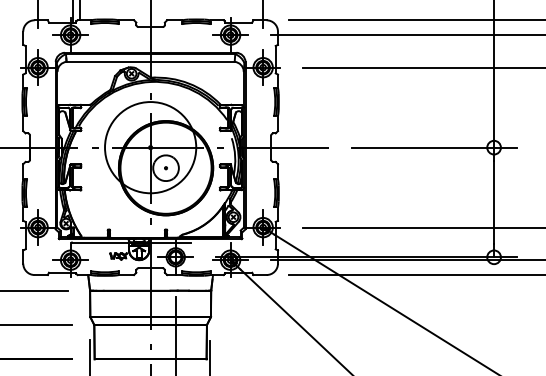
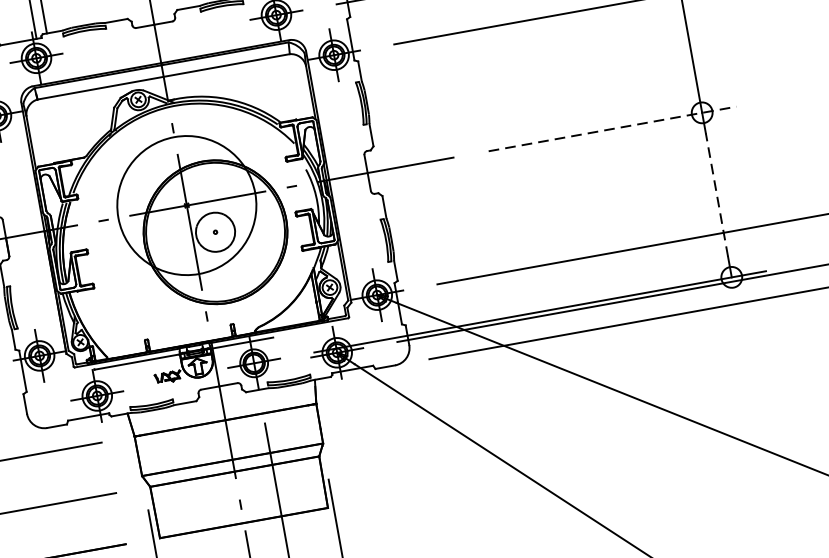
line: (434, 147) -> (612, 128), solid -> dashed
line: (494, 202) -> (717, 195), solid -> dashed

